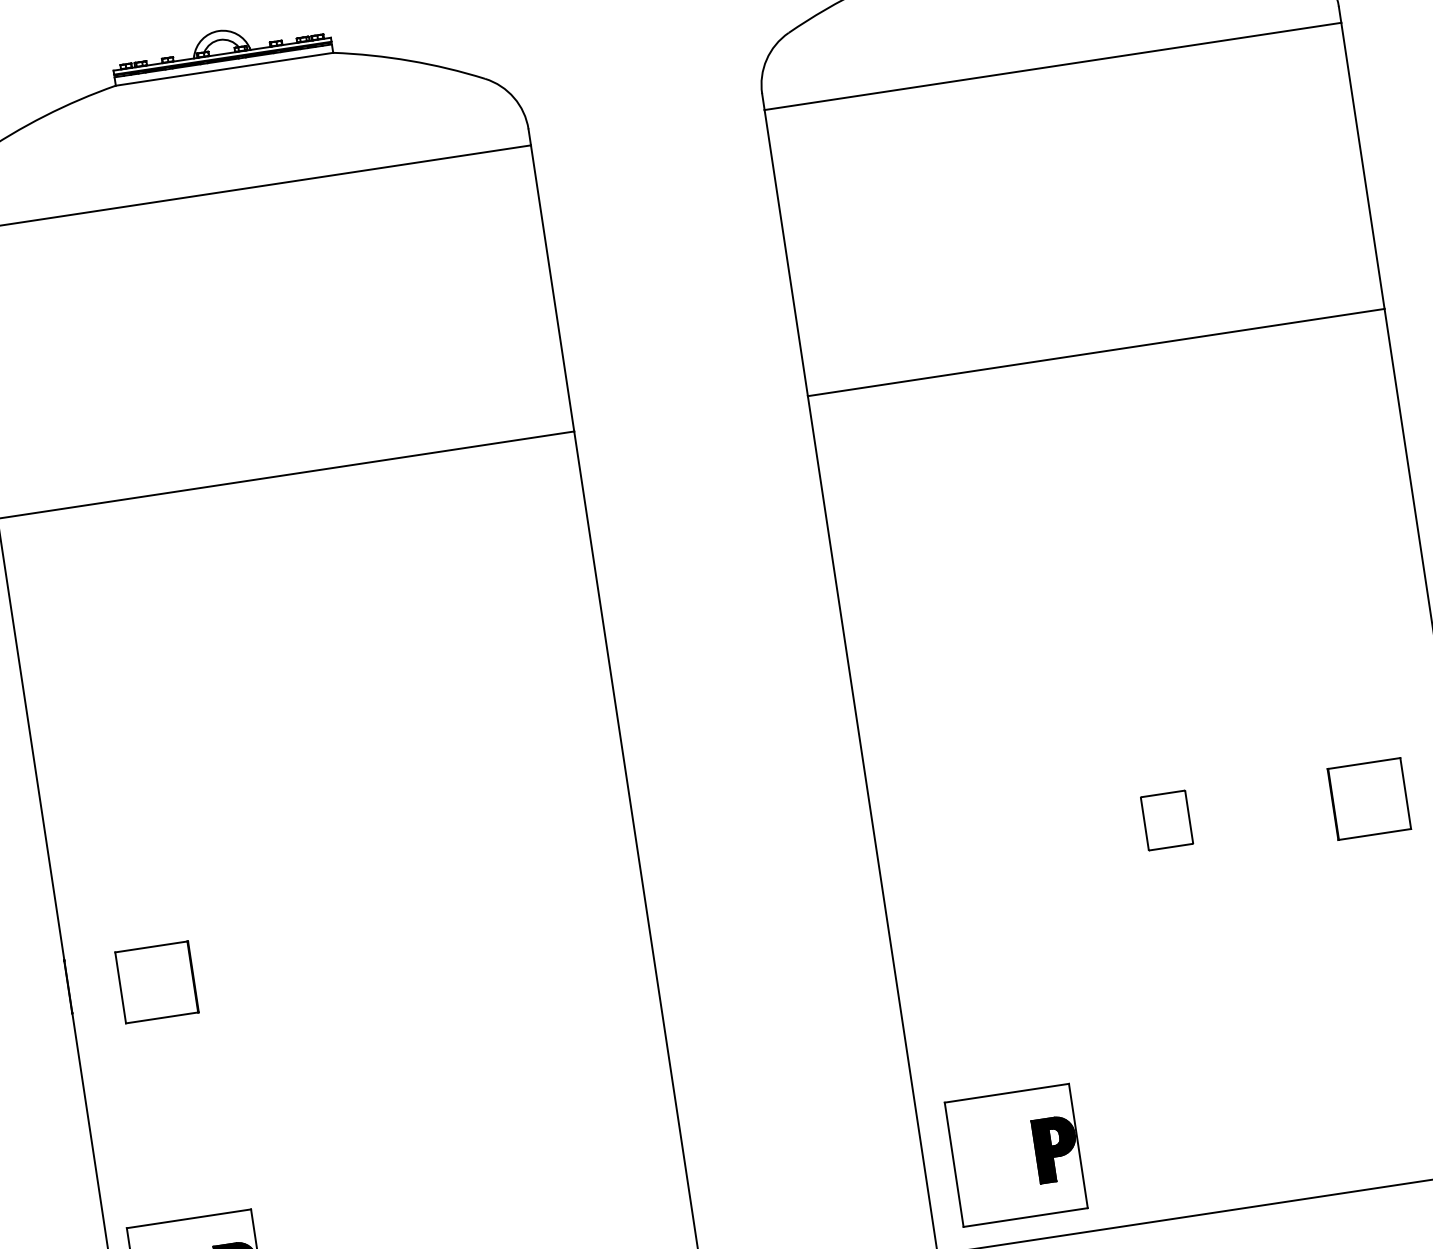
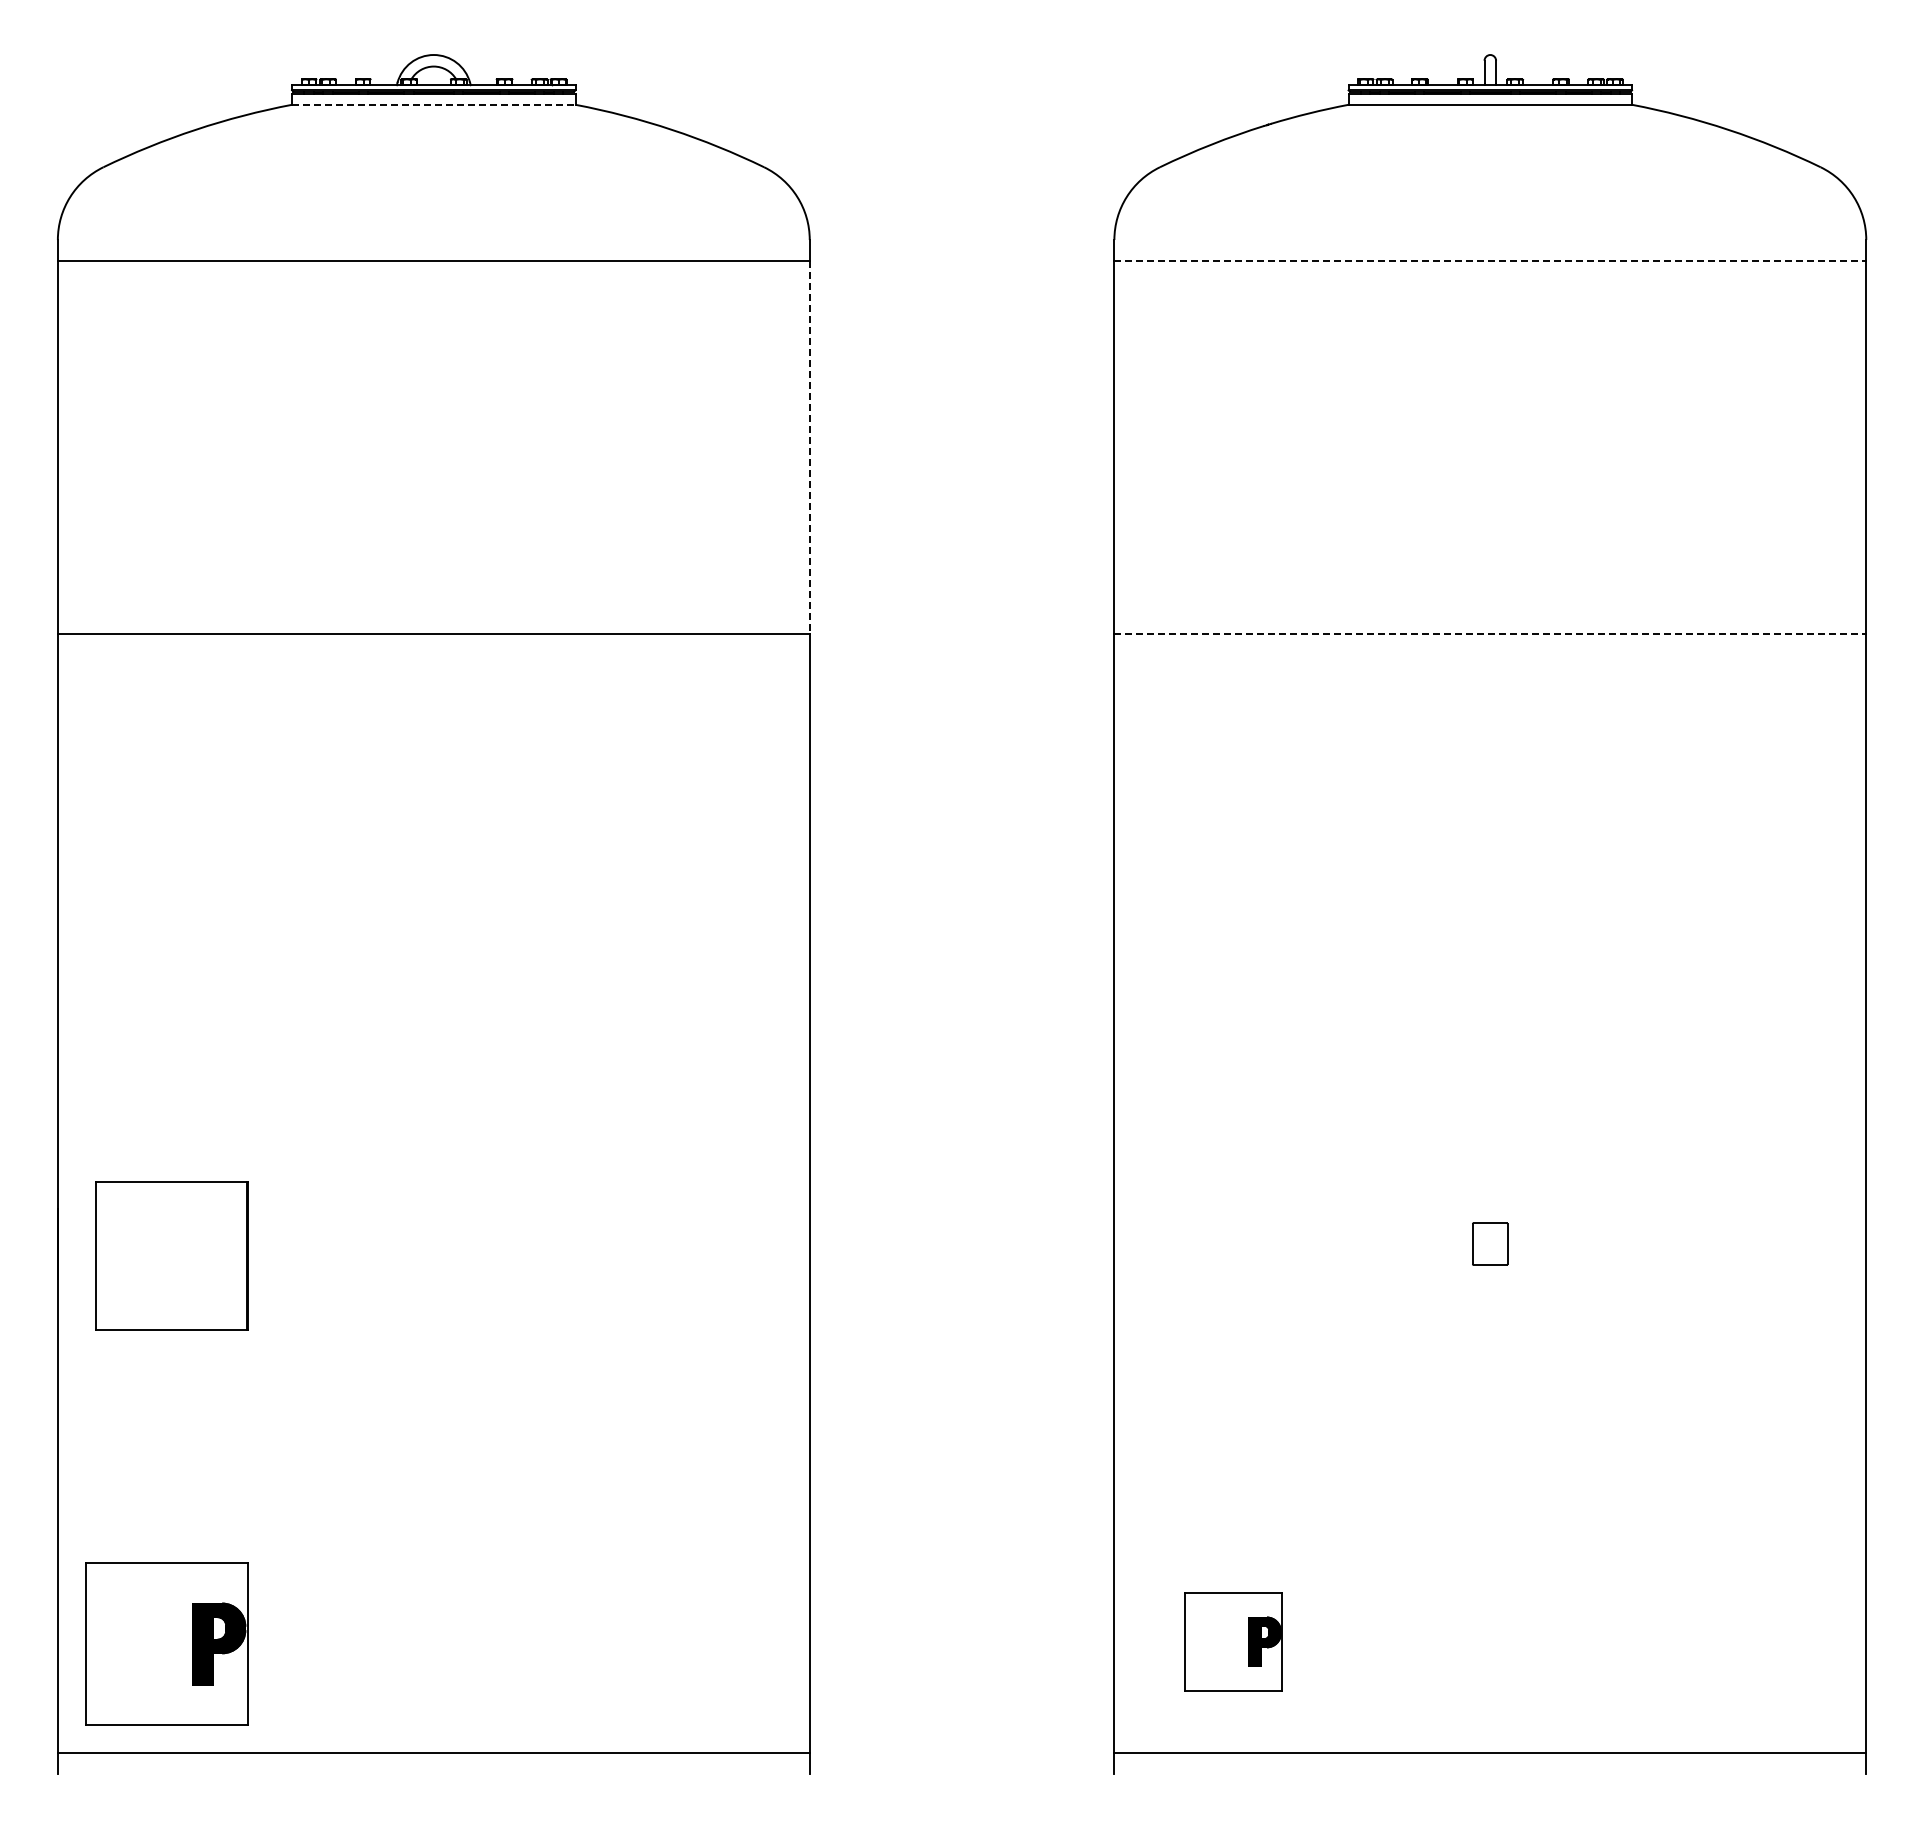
line: (1053, 66) -> (1490, 260), solid -> dashed
line: (224, 69) -> (433, 104), solid -> dashed
line: (552, 288) -> (809, 447), solid -> dashed
line: (1096, 352) -> (1490, 633), solid -> dashed
part: (1369, 798) -> (1752, 1255), removed
part: (1166, 820) -> (1489, 1243), size x0.6
part: (156, 982) -> (171, 1255), size x1.6
part: (1016, 1155) -> (1233, 1641), size x0.6

